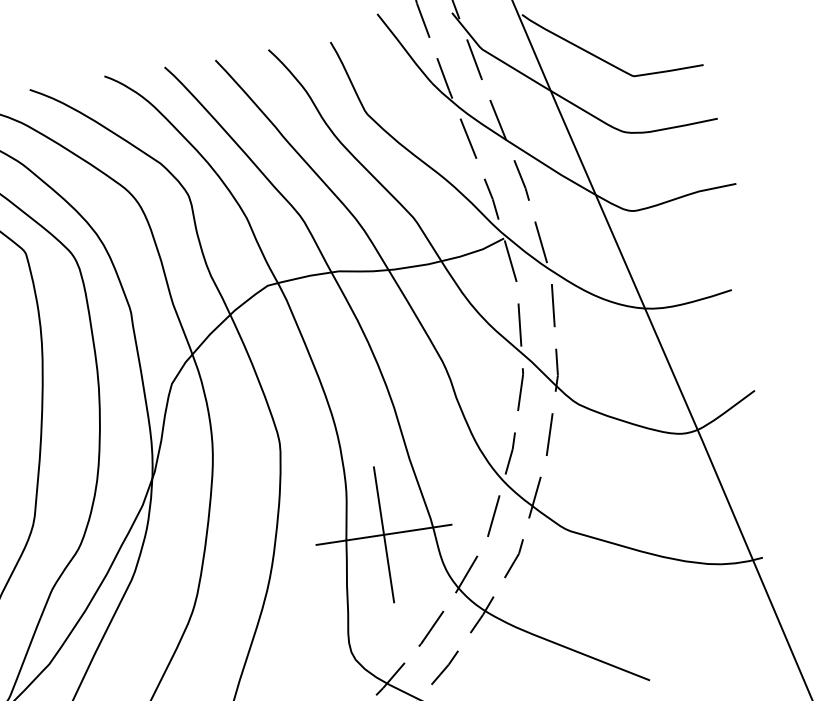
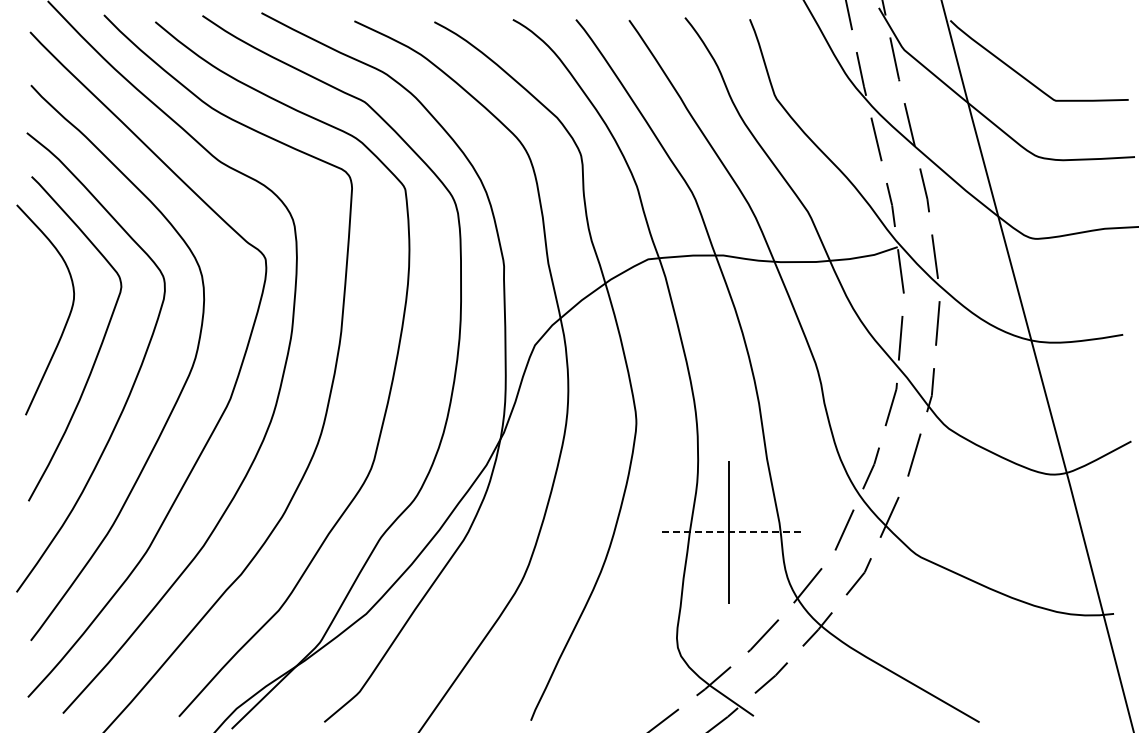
line: (384, 534) -> (729, 532), solid -> dashed

